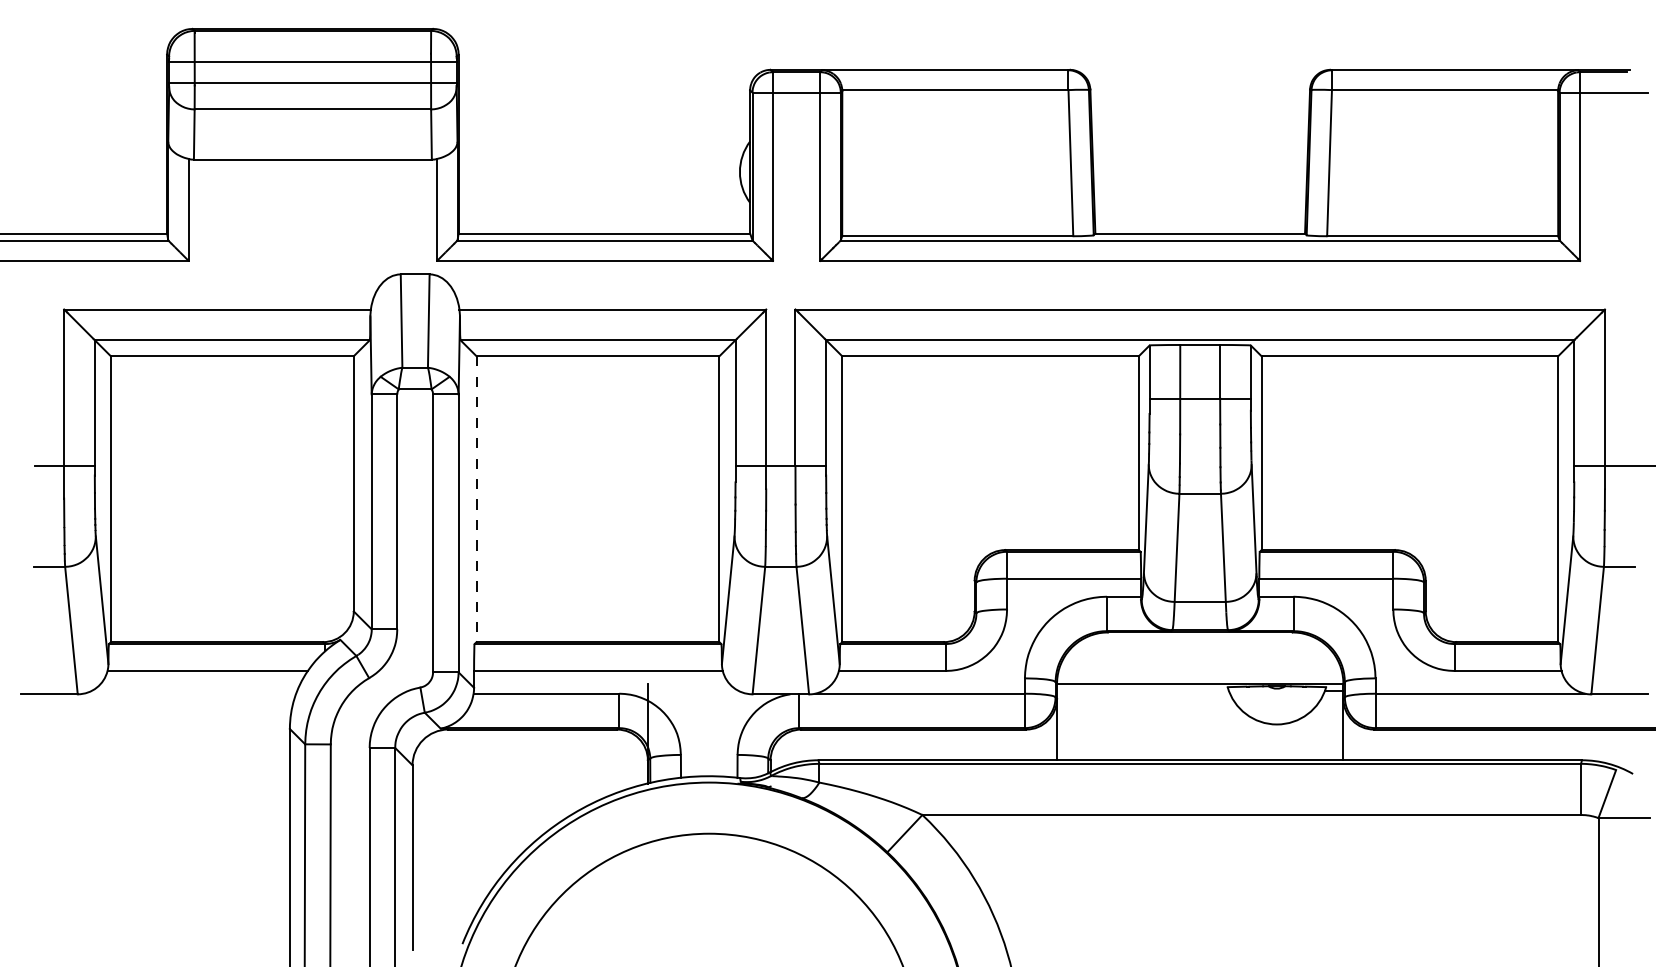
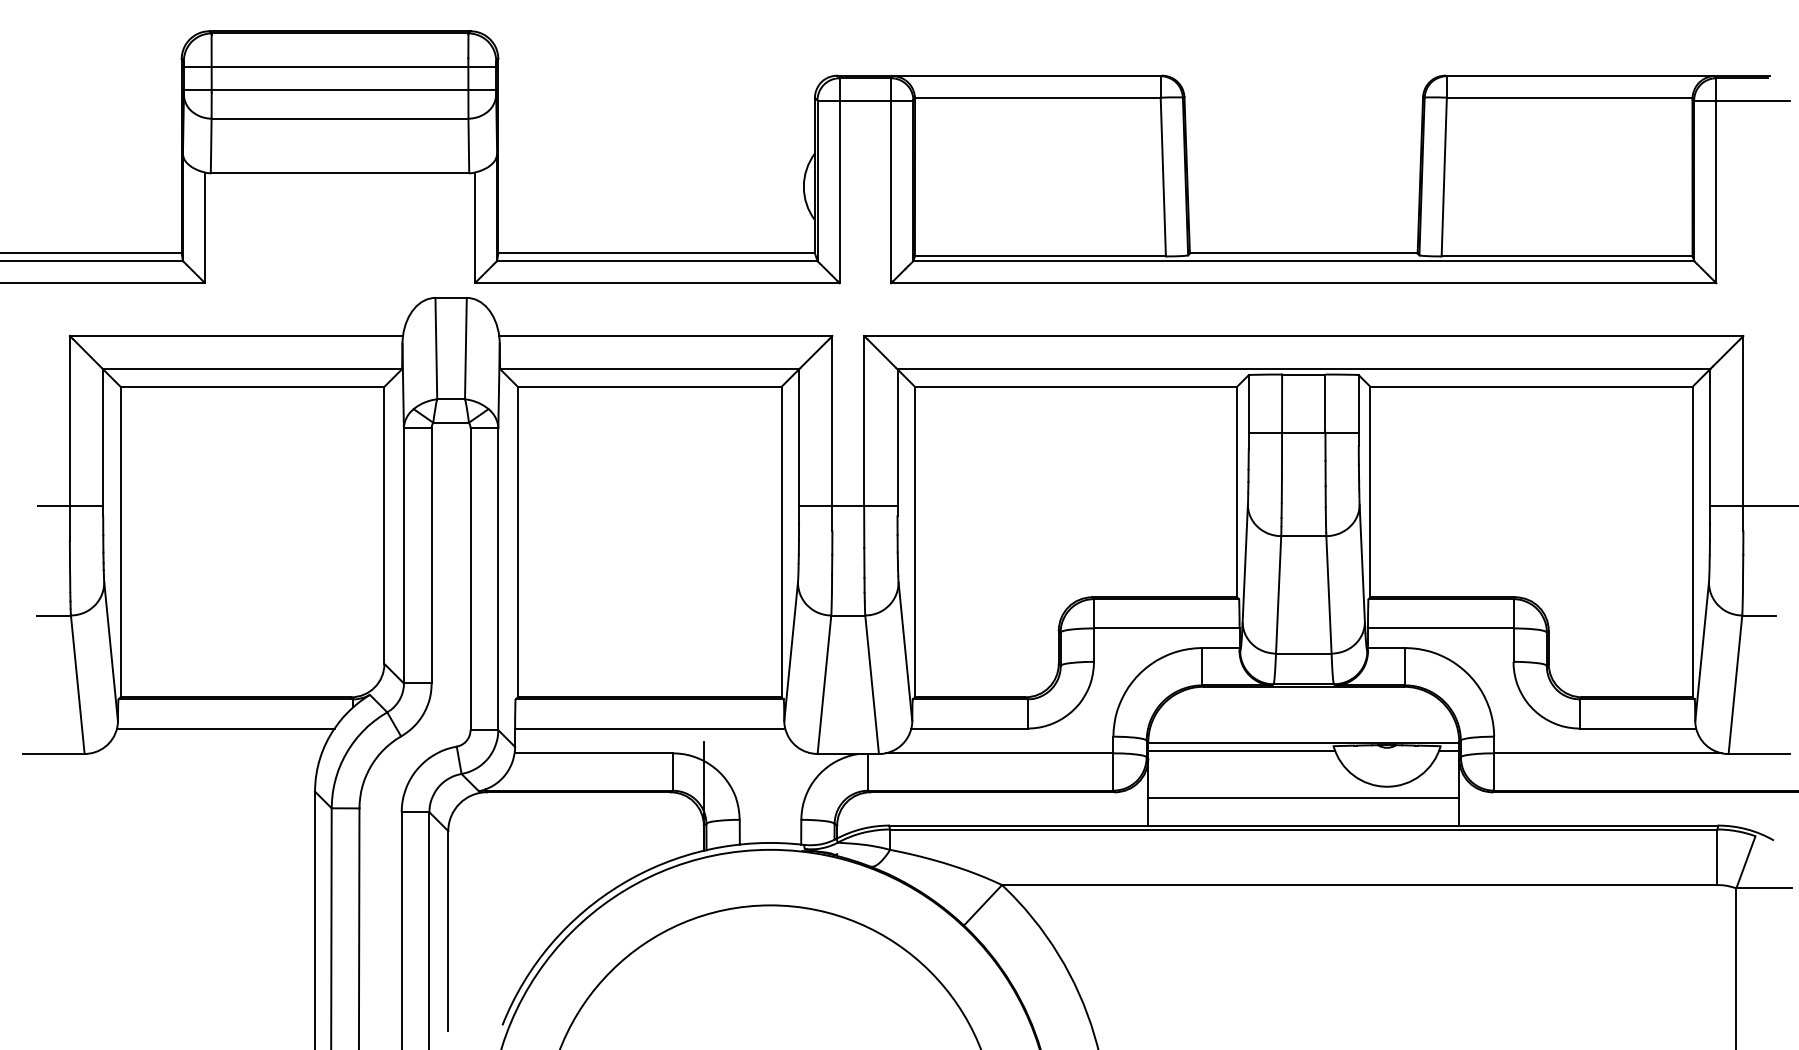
line: (476, 499) -> (517, 542), dashed -> solid
line: (1142, 691) -> (1241, 750), added
line: (1199, 734) -> (1303, 797), added

